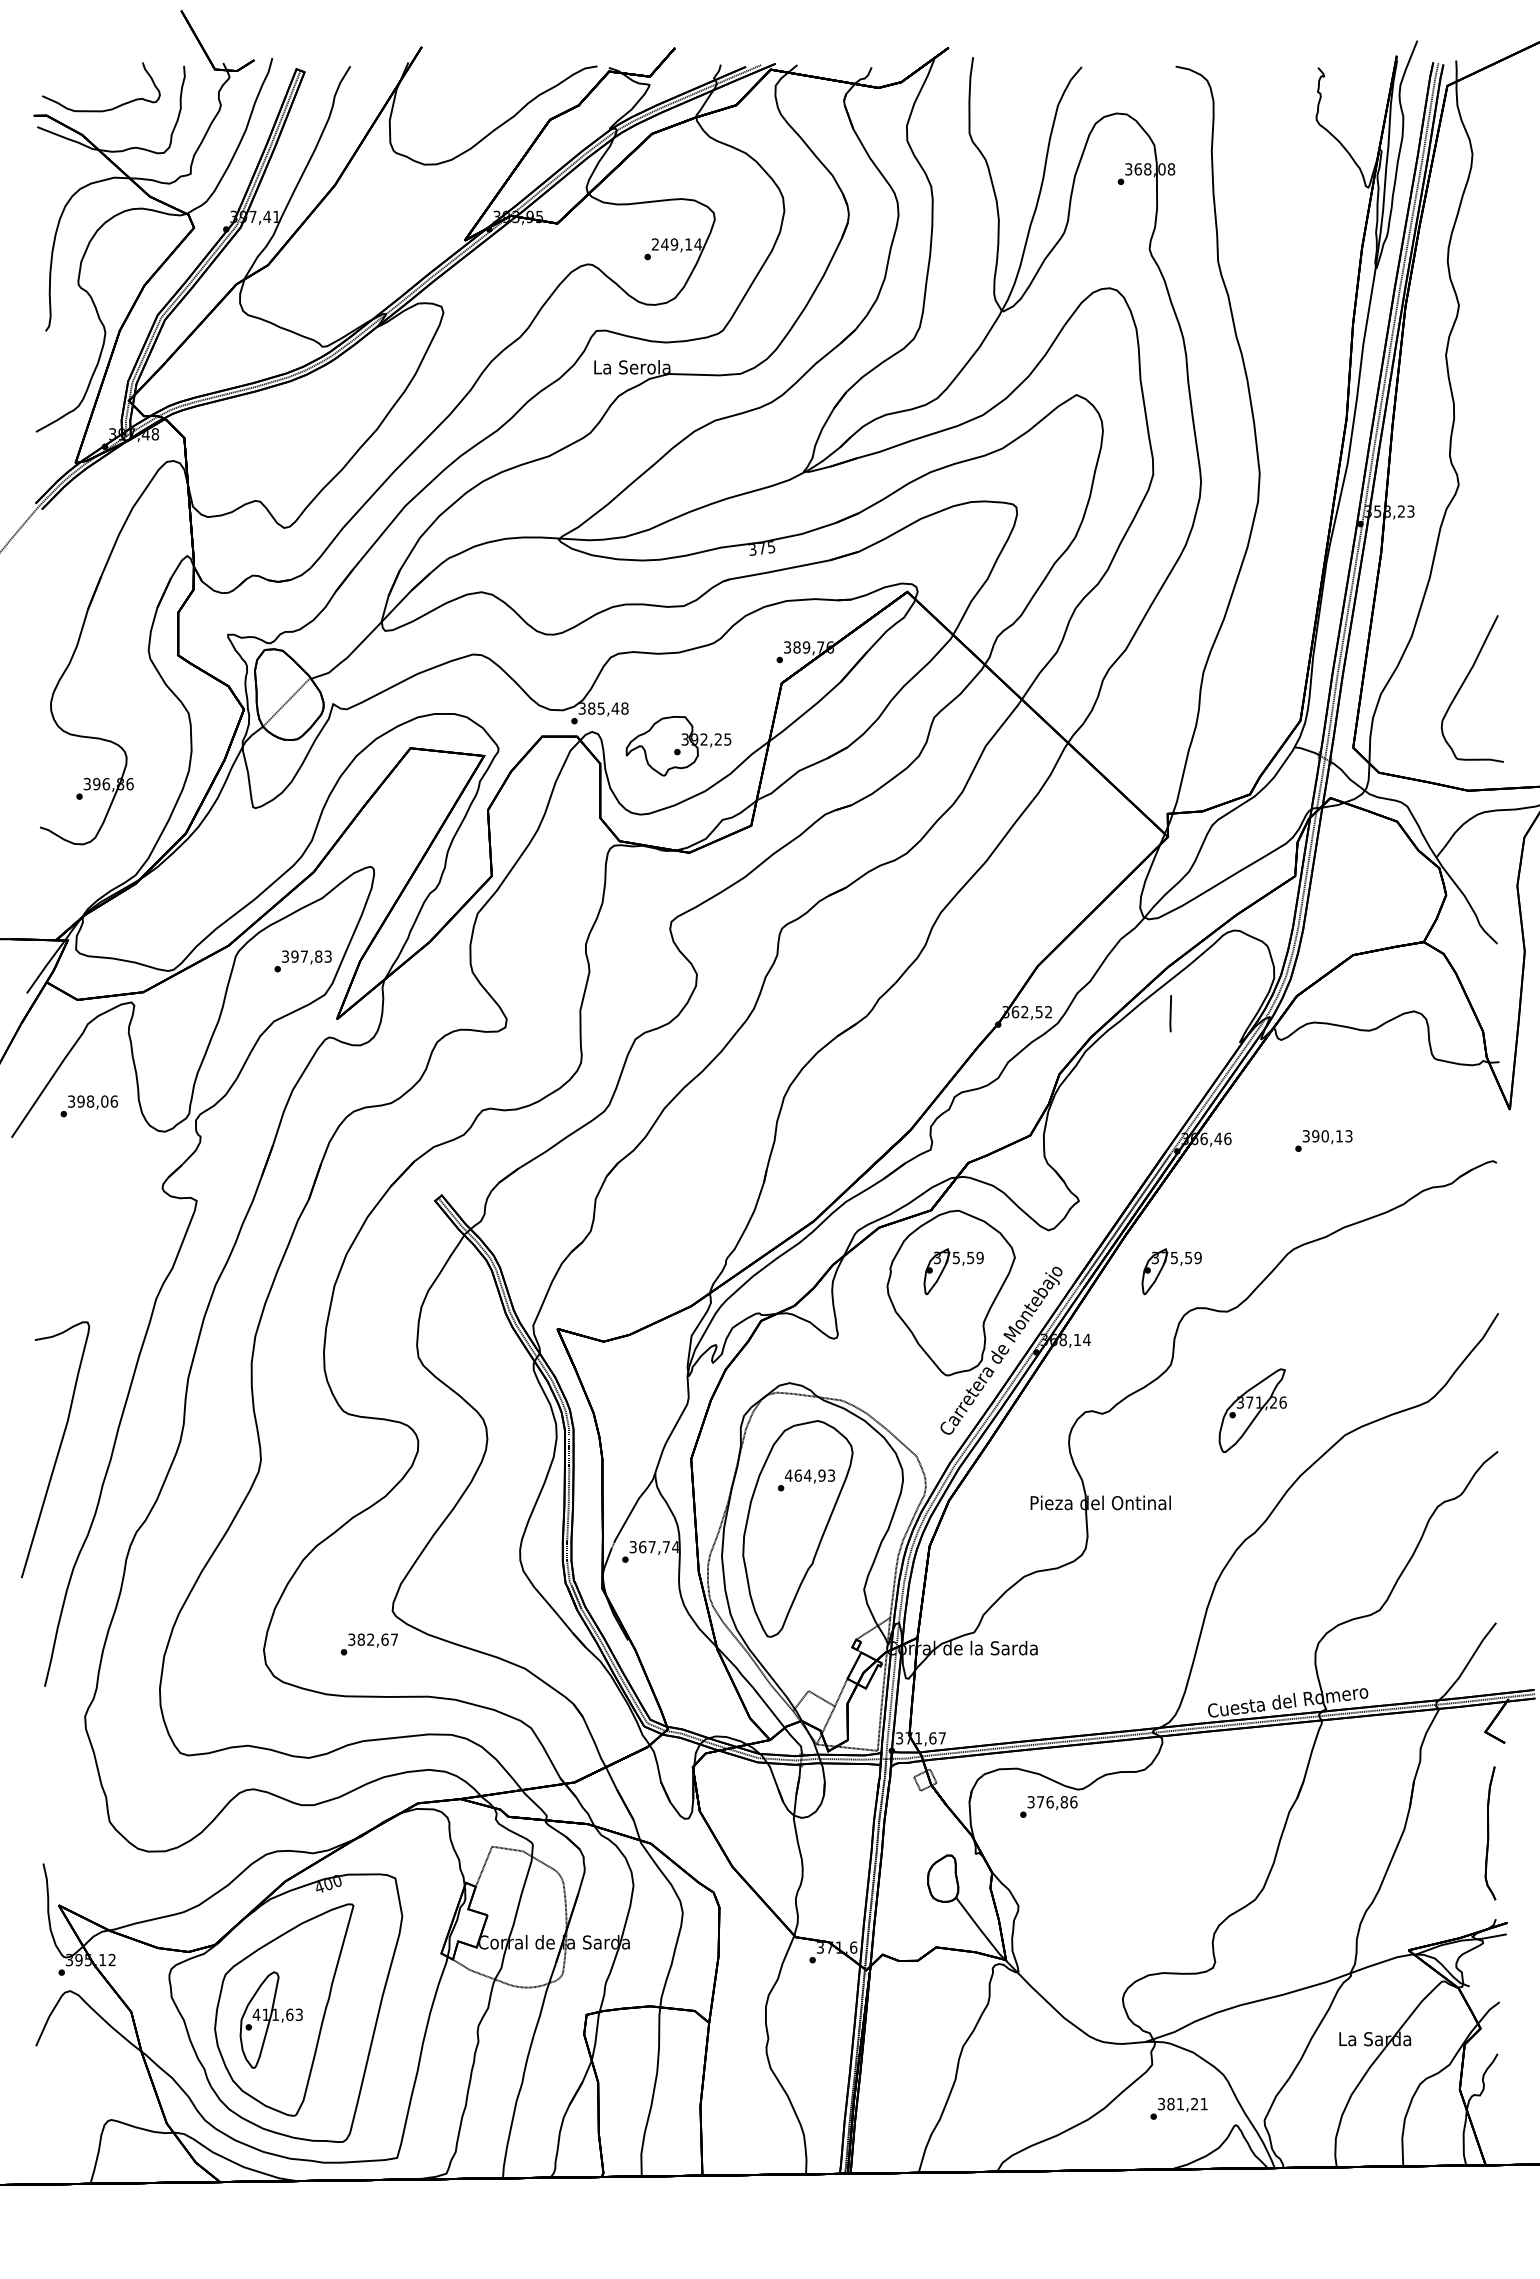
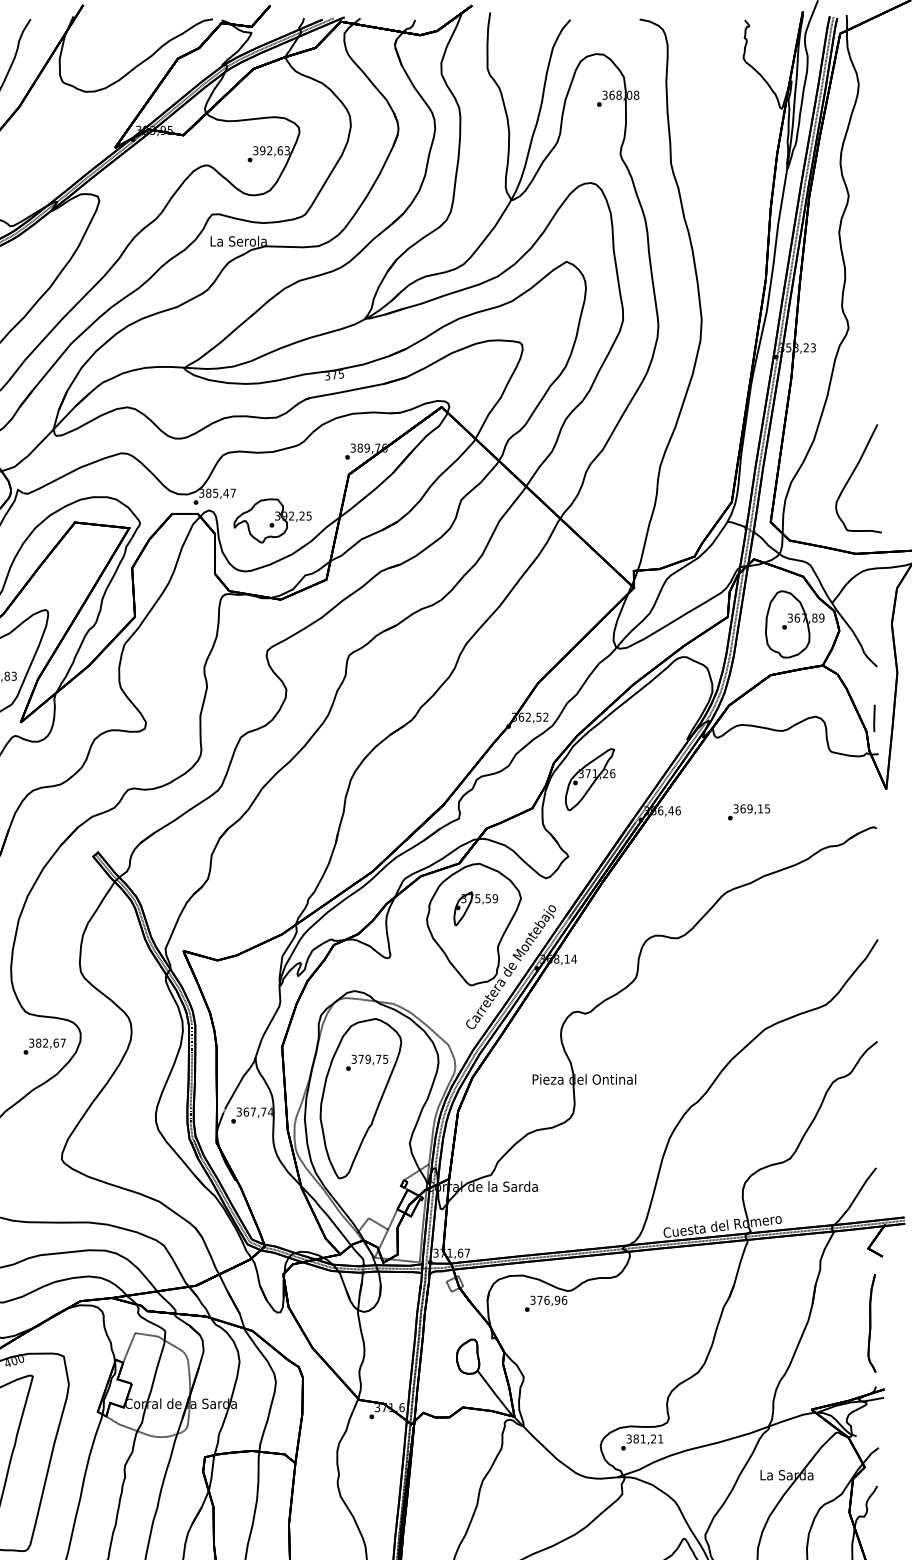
text: (677, 244) -> (272, 150), 249,14 -> 392,63
text: (624, 708) -> (232, 493), 385,48 -> 385,47
part: (1385, 886) -> (794, 624), added
line: (1170, 1013) -> (874, 718), moved
text: (1332, 1136) -> (755, 809), 390,13 -> 369,15
part: (1172, 1264) -> (637, 903), removed
part: (1252, 1410) -> (590, 779), moved
text: (809, 1475) -> (369, 1059), 464,93 -> 379,75
text: (368, 1644) -> (43, 1046), moved
text: (1063, 1802) -> (556, 1300), 376,86 -> 376,96
text: (1178, 2108) -> (641, 1442), moved

